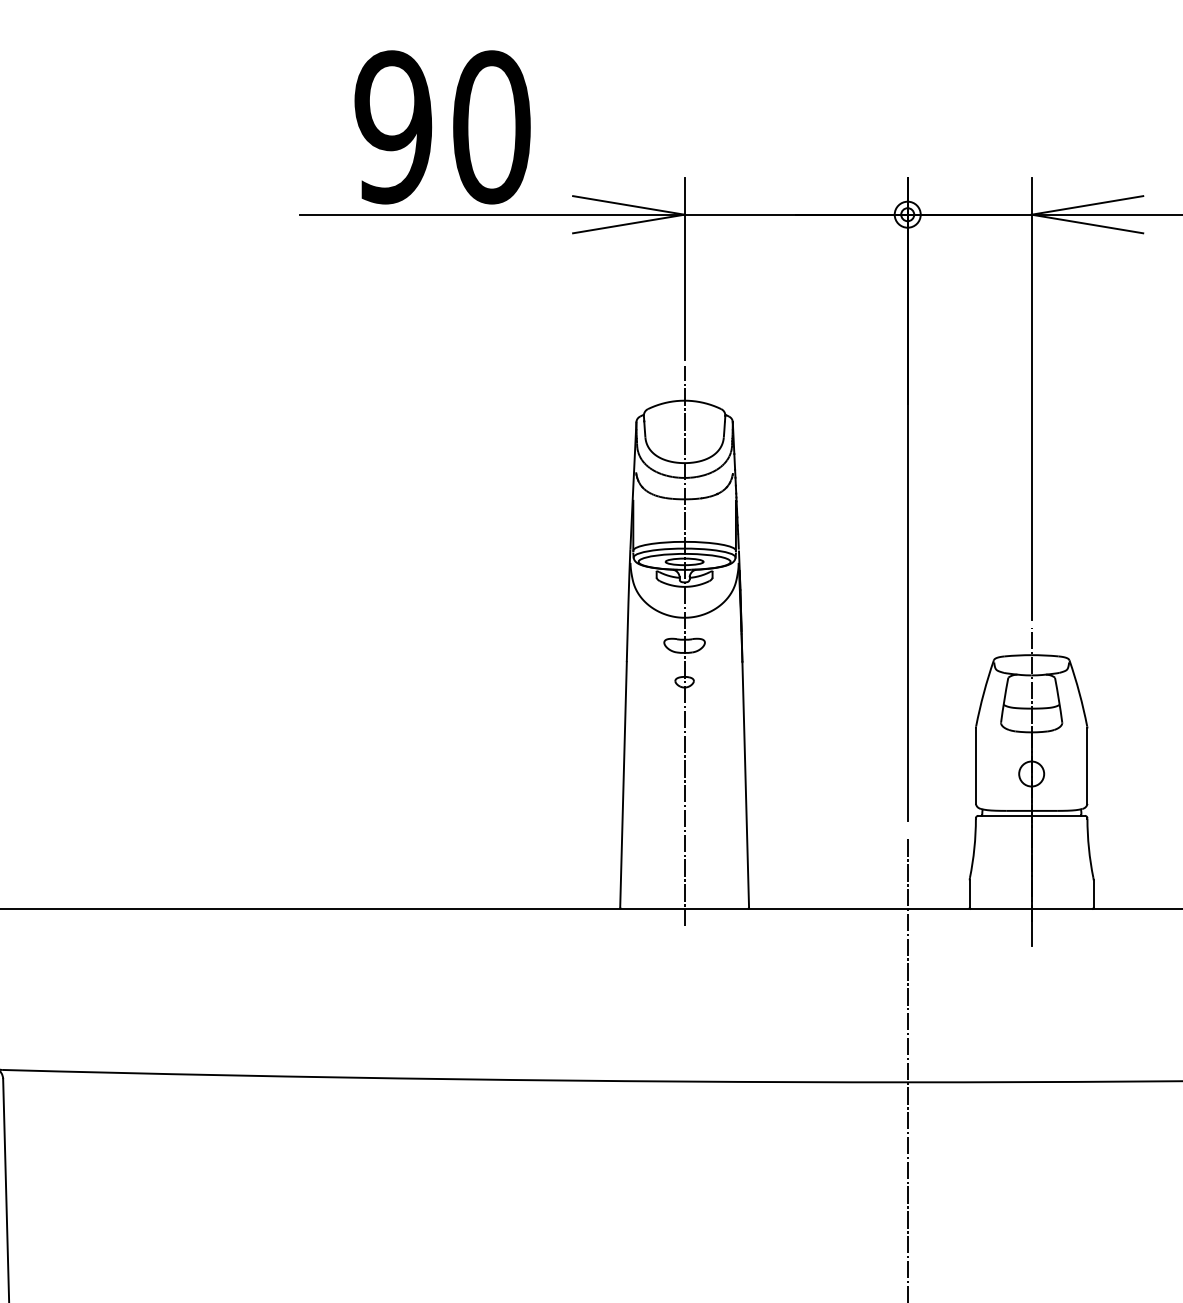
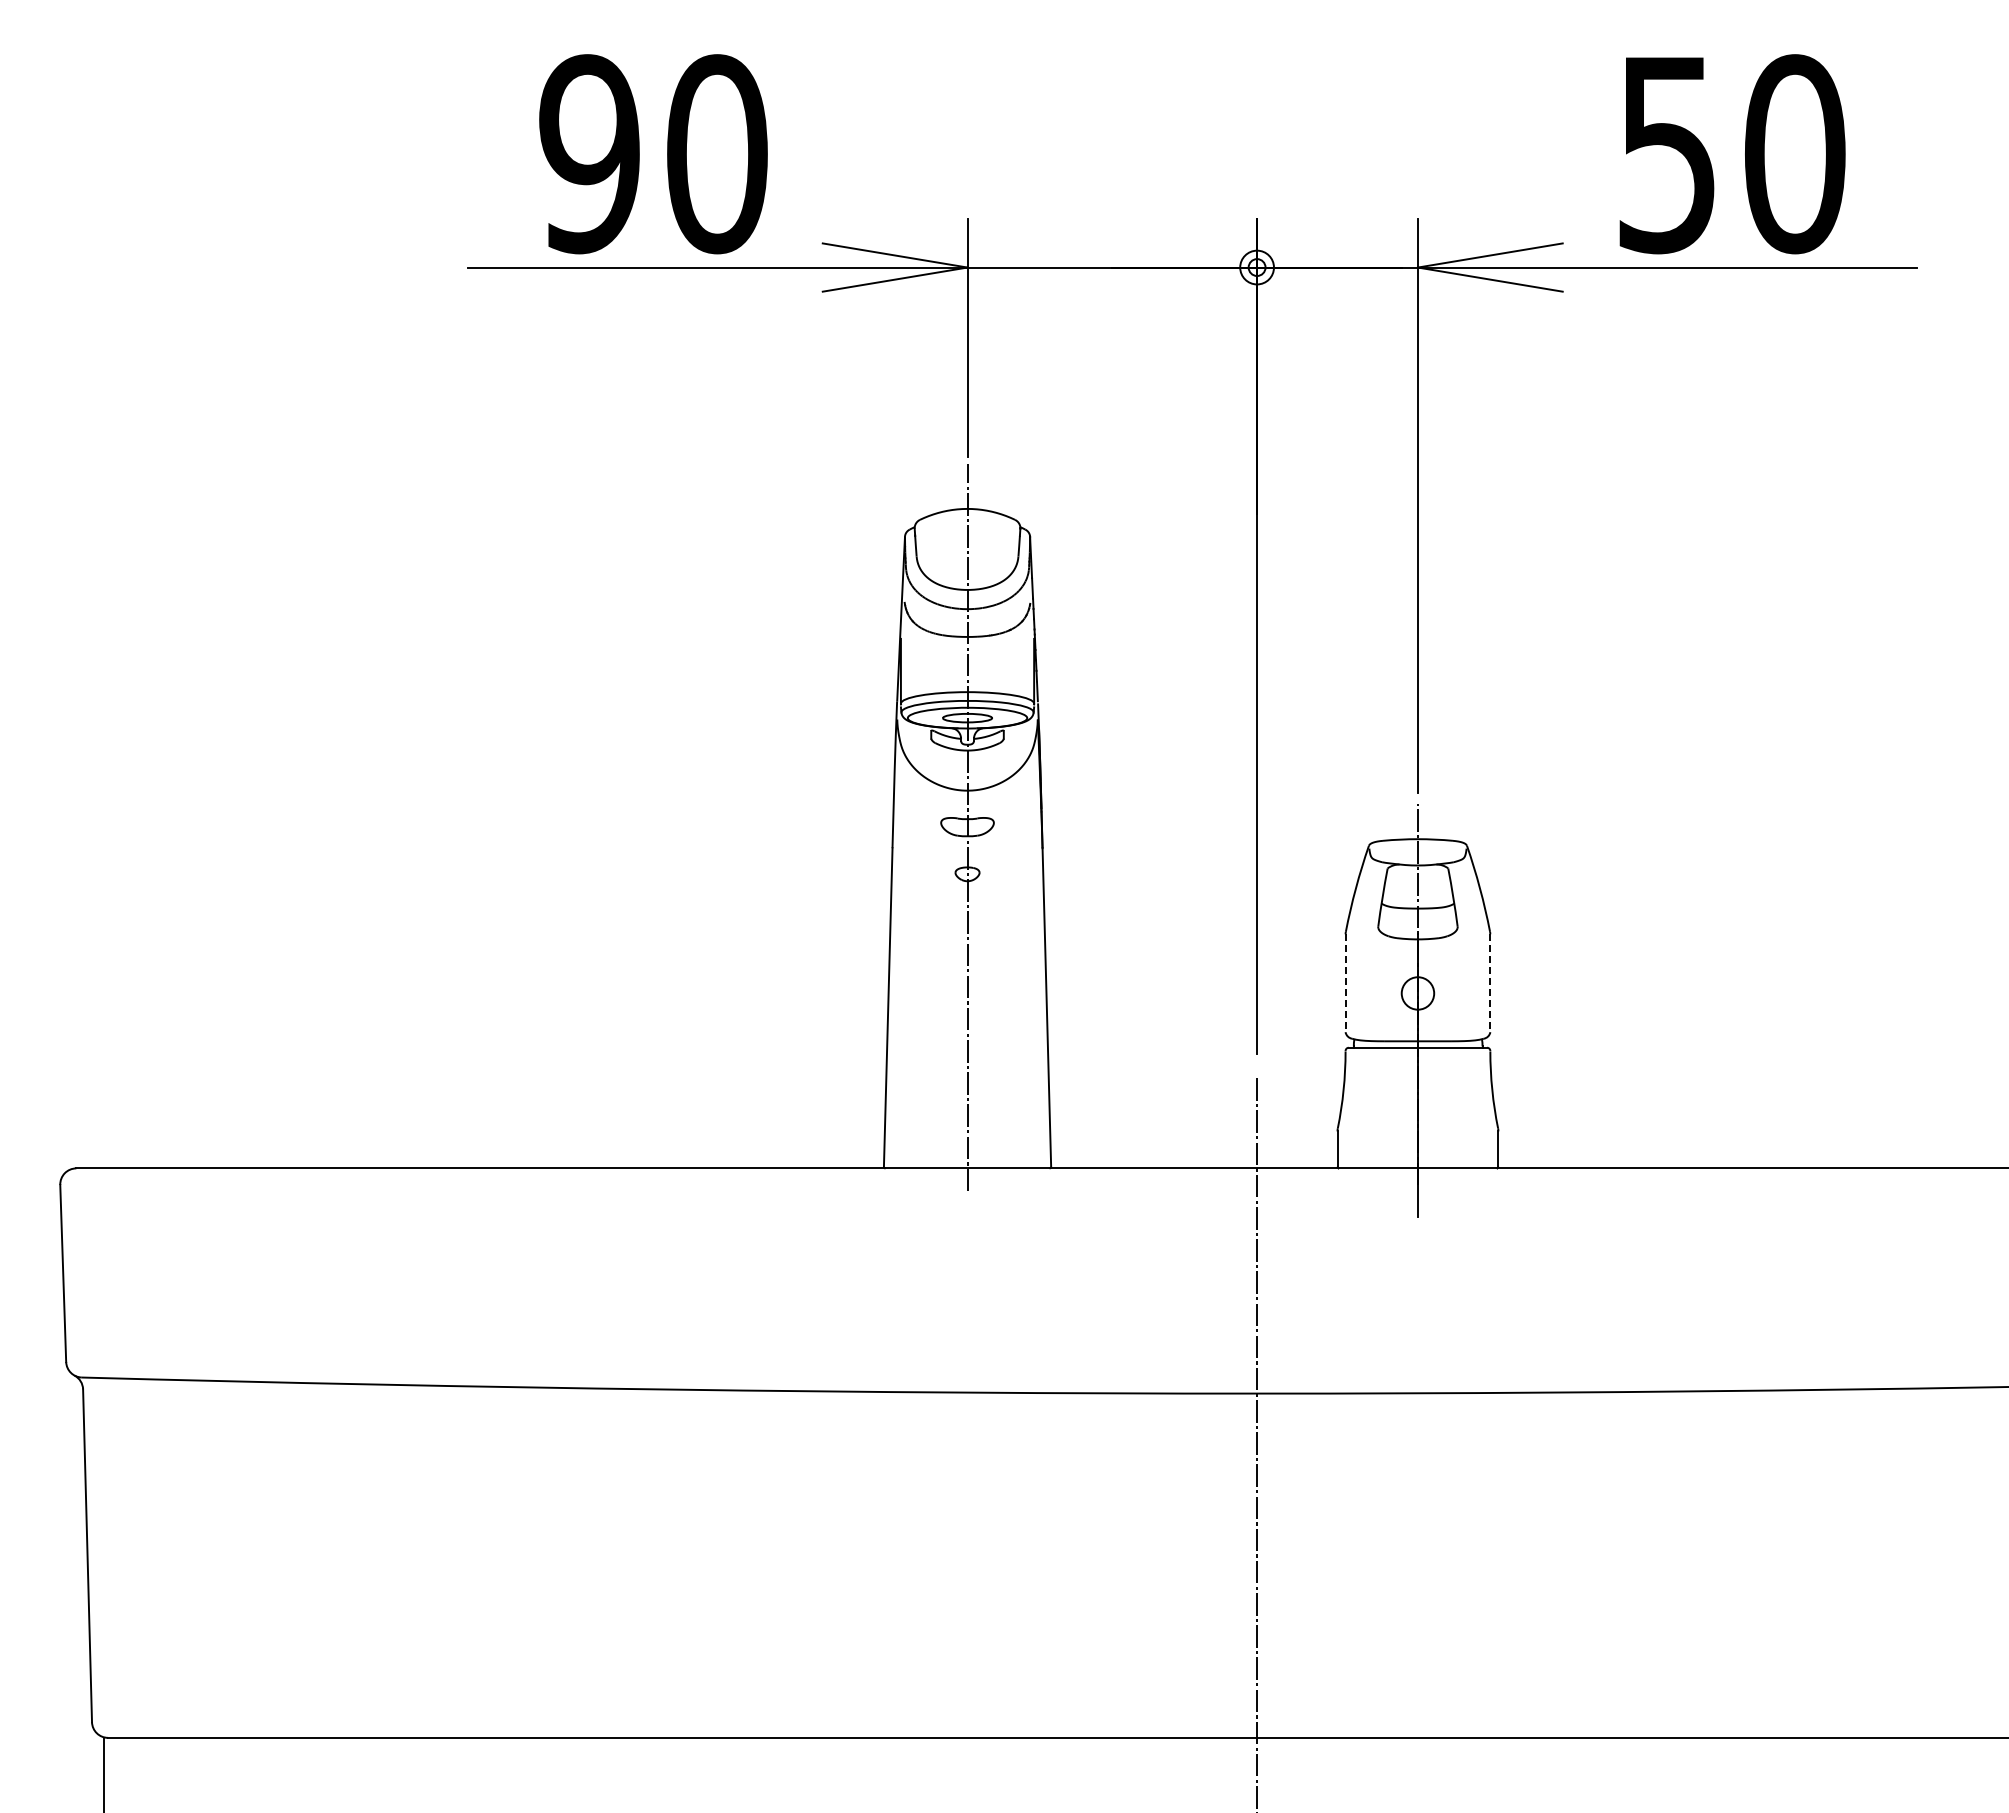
line: (975, 766) -> (1345, 983), solid -> dashed
line: (1087, 766) -> (1490, 983), solid -> dashed

